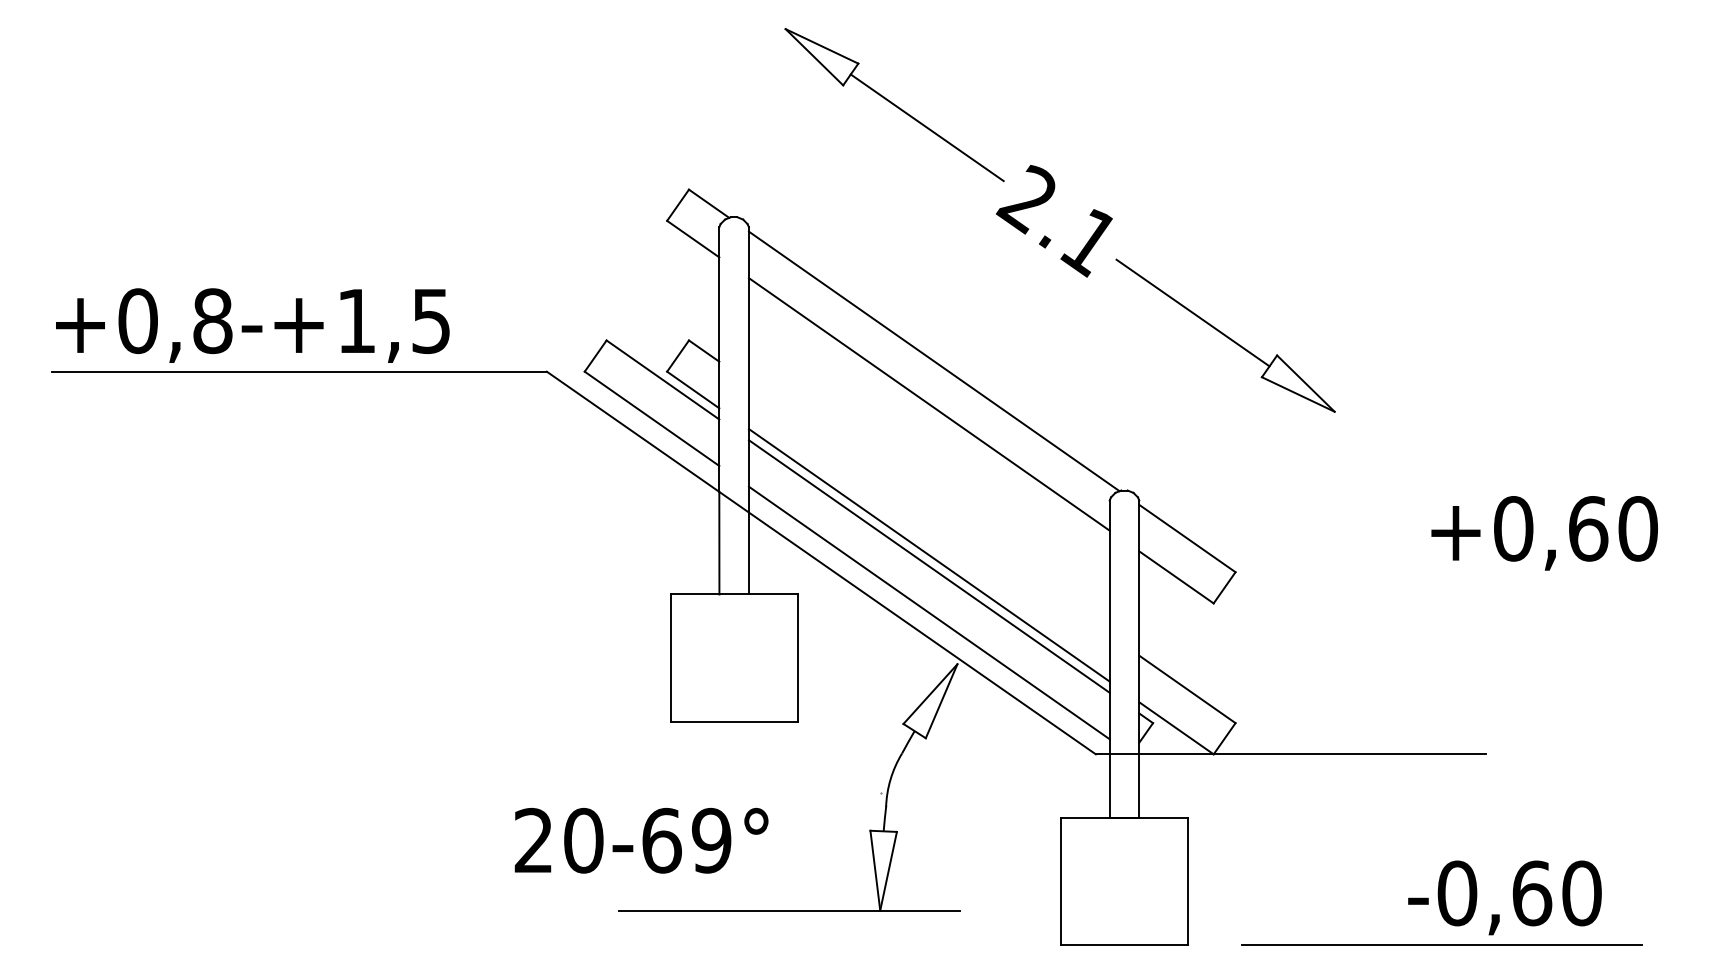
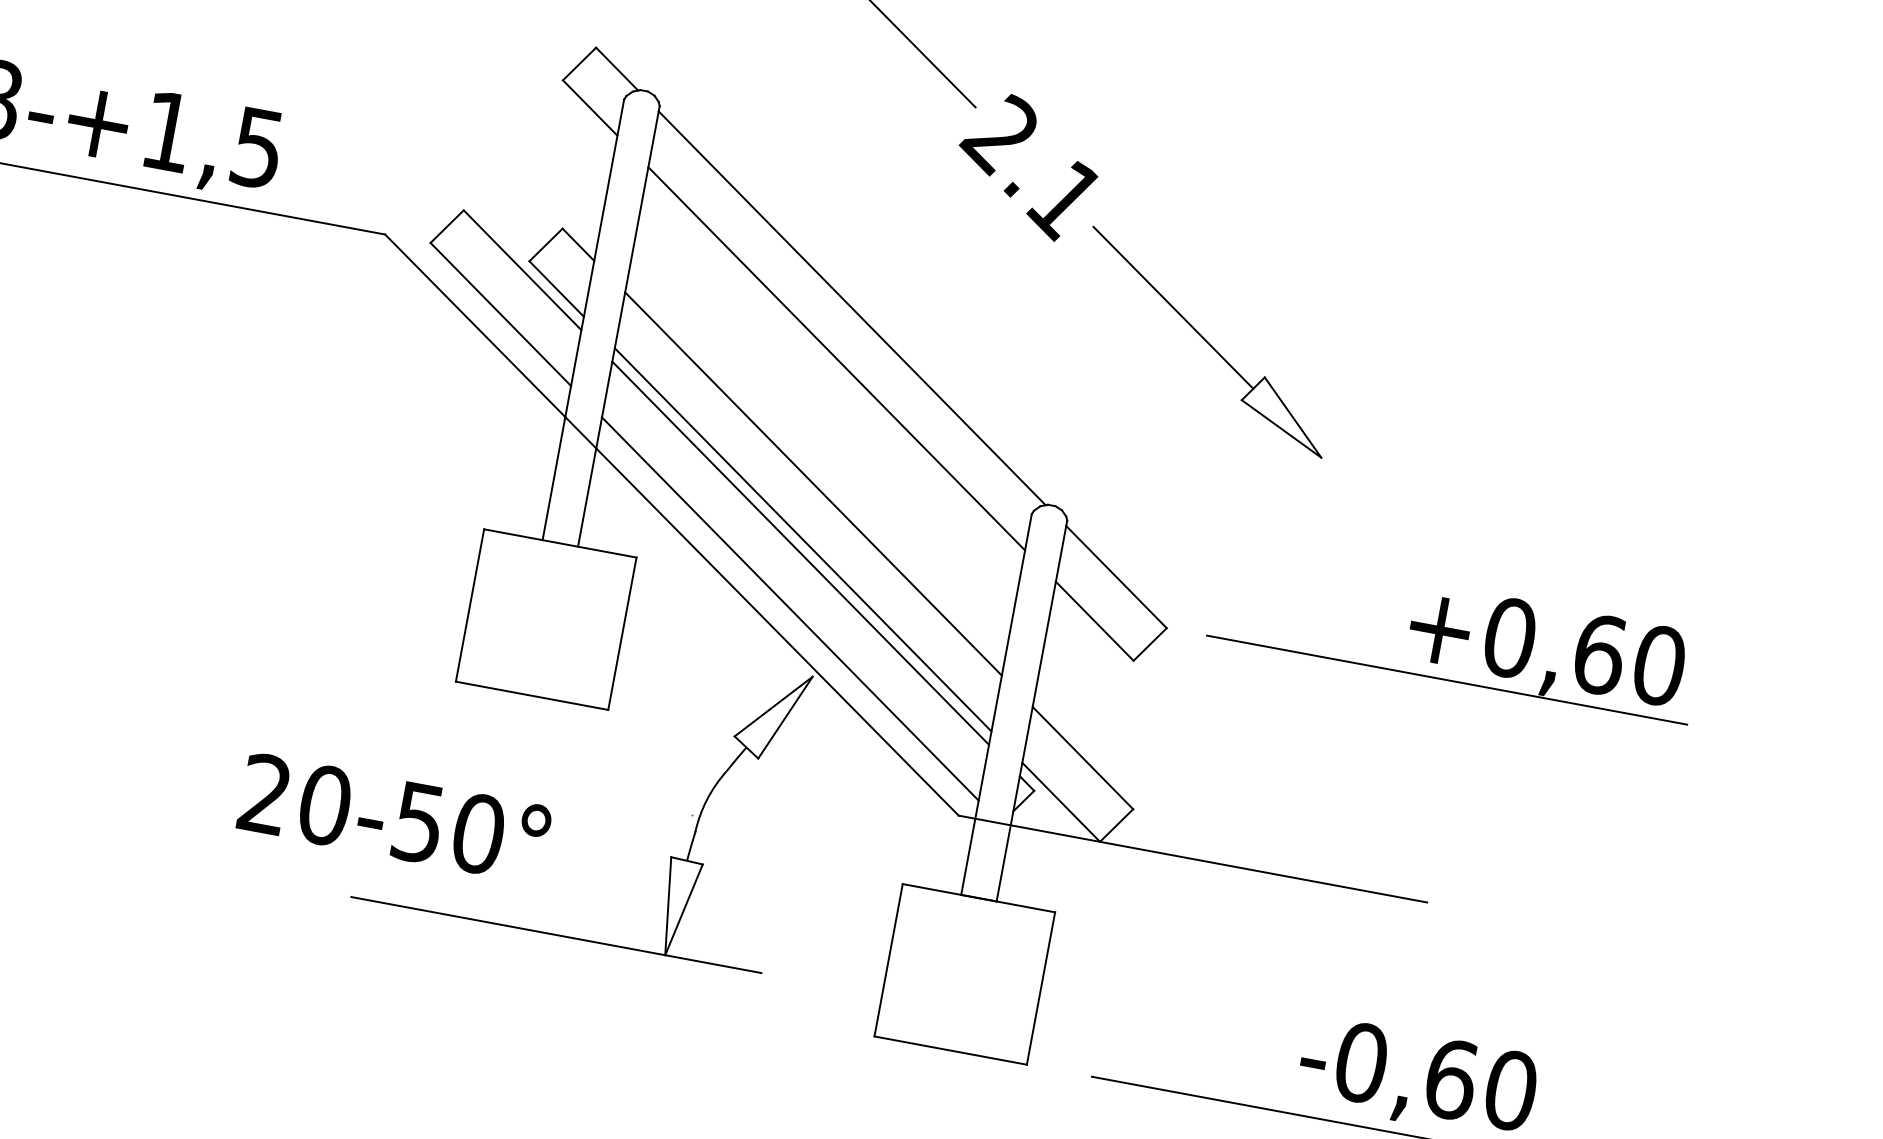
line: (928, 508) -> (812, 483), added
line: (1469, 572) -> (1447, 680), added
text: (686, 840) -> (448, 827), 20-69° -> 20-50°

